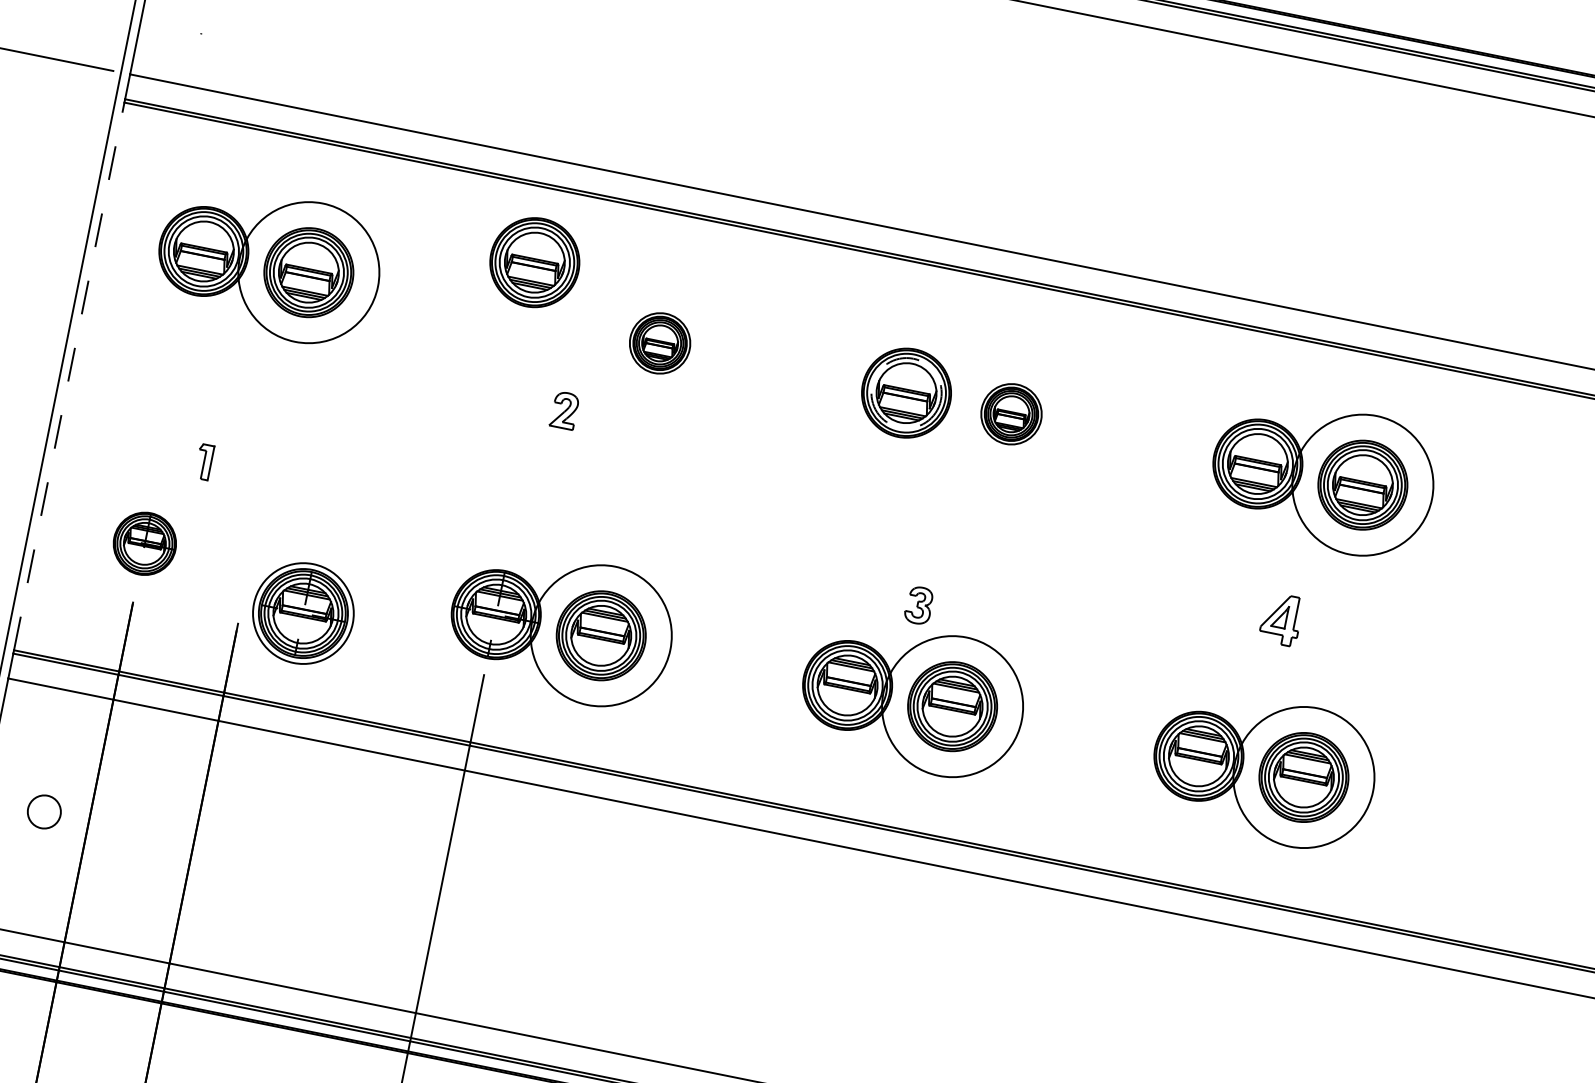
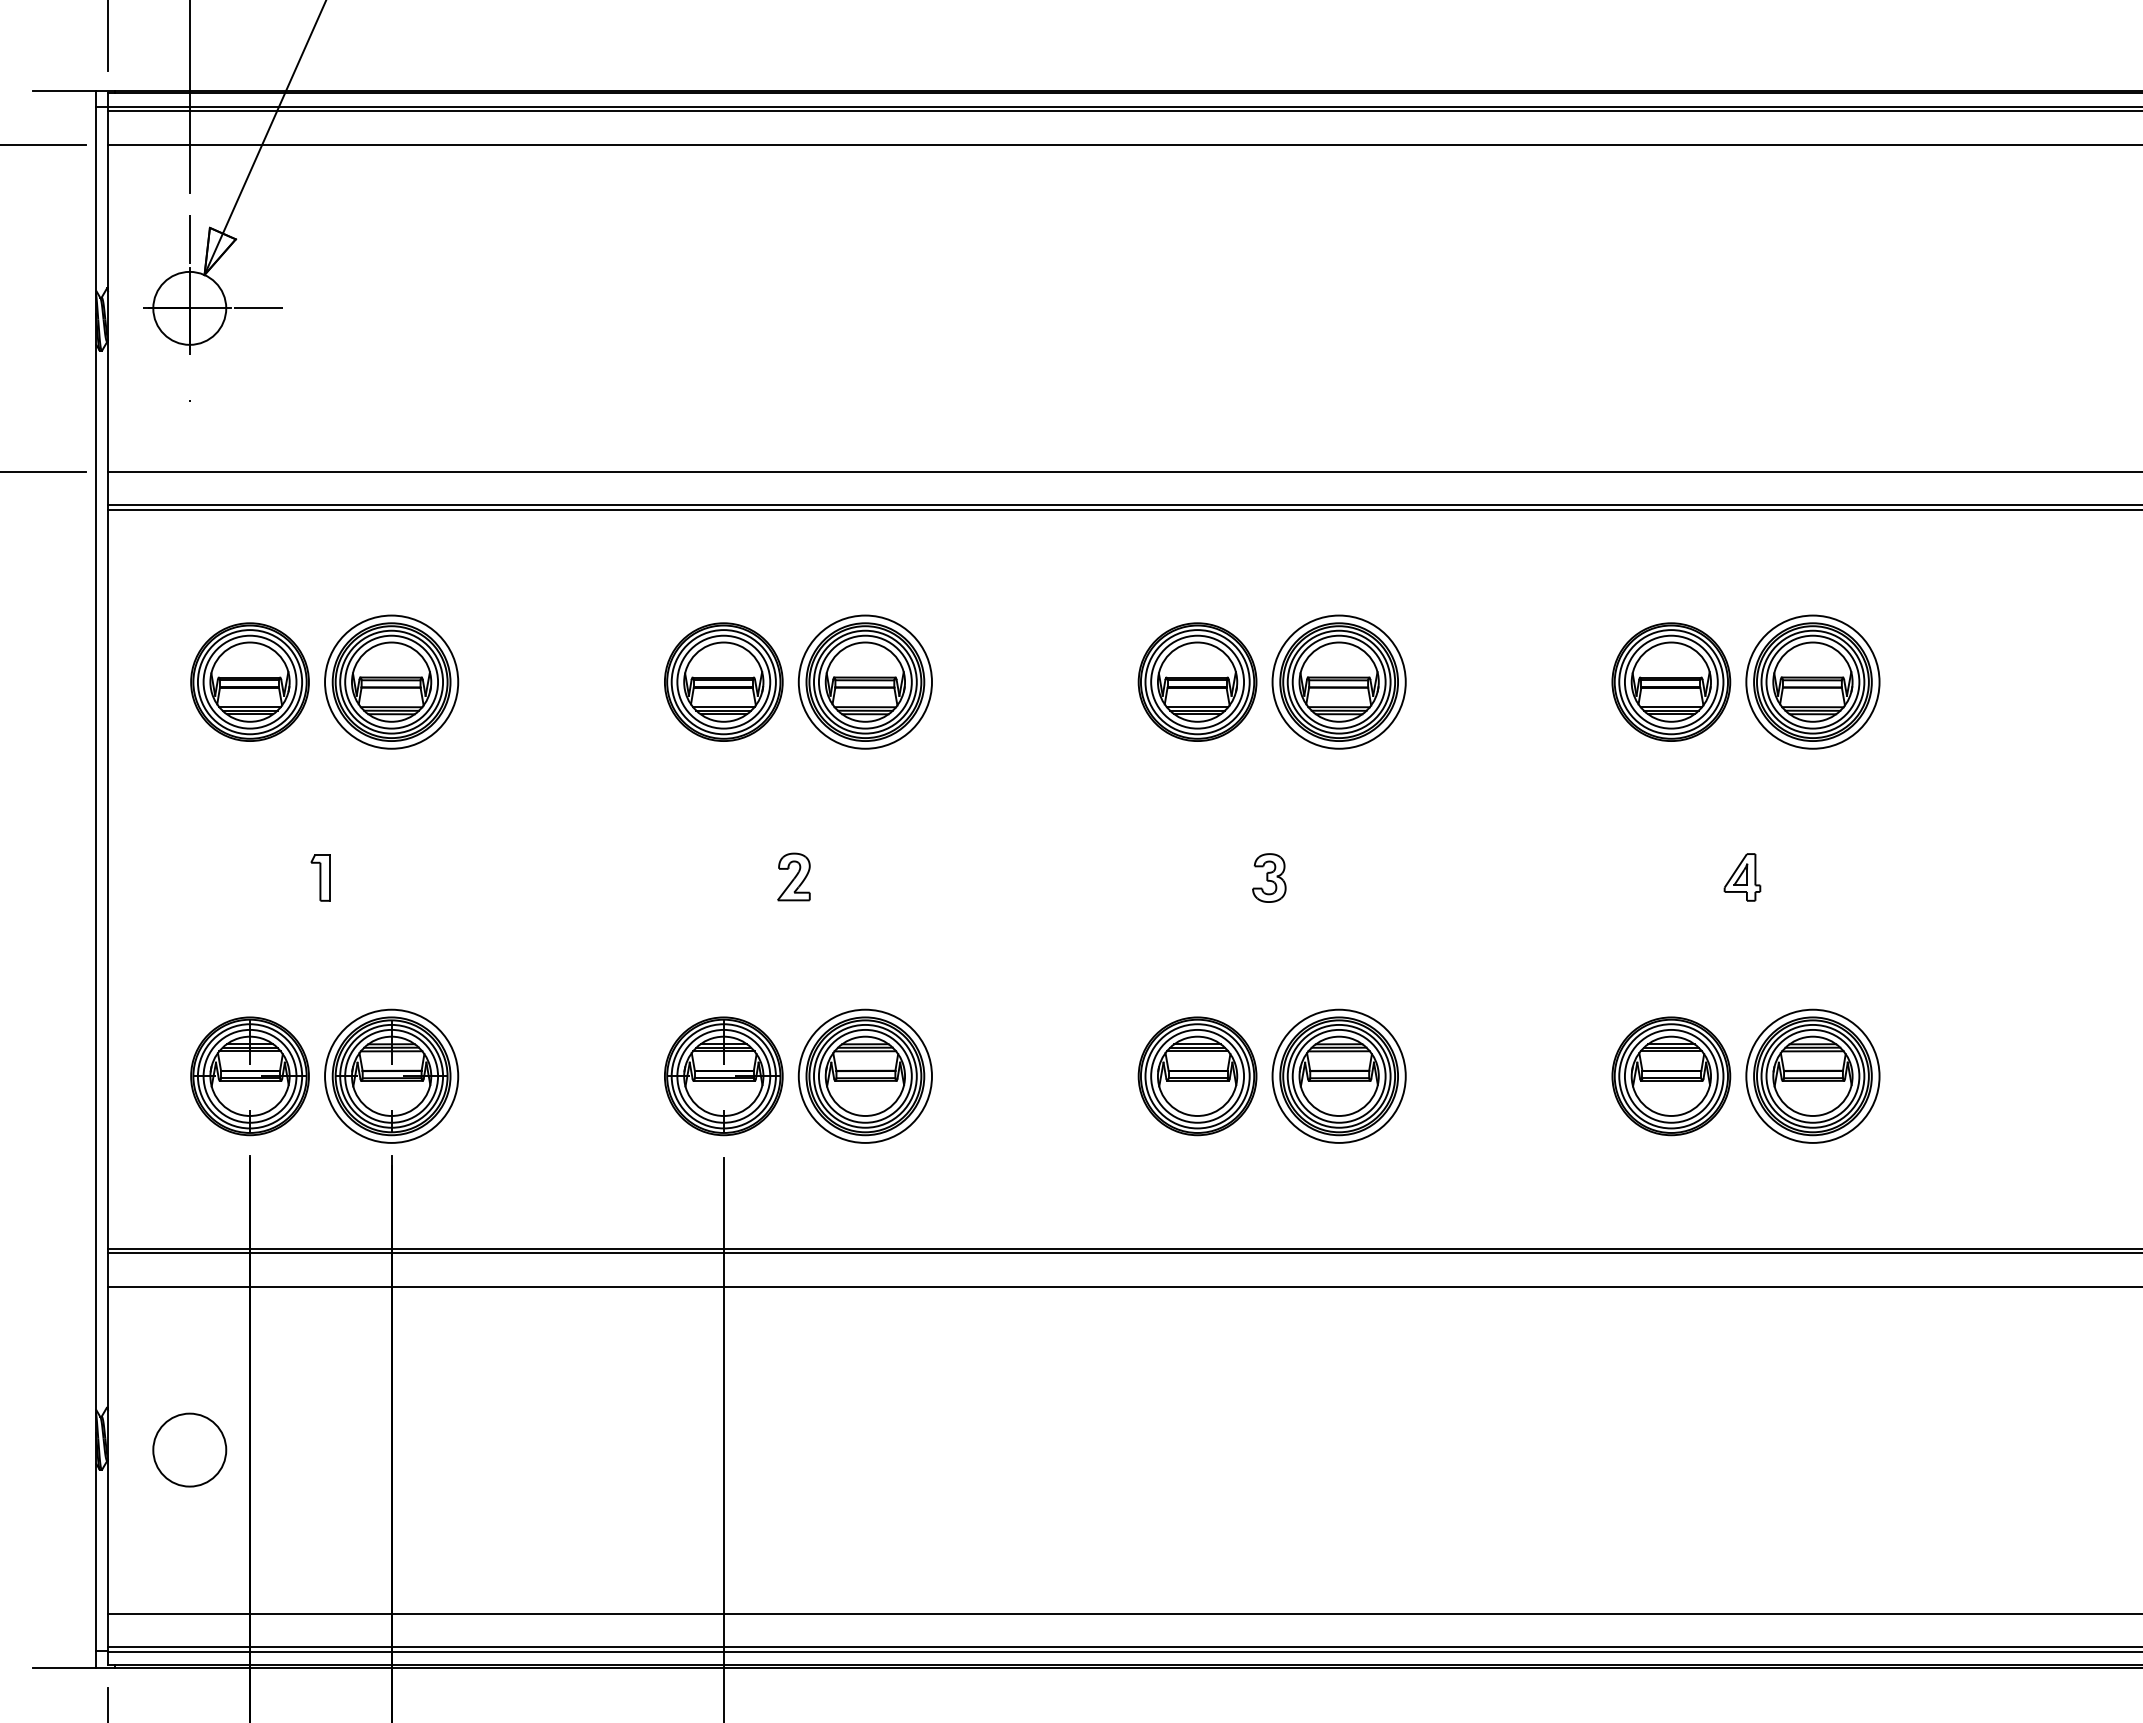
part: (534, 262) -> (723, 681), moved
circle: (308, 272) -> (391, 681), size x0.71
part: (659, 342) -> (864, 681), size x1.67
line: (69, 375) -> (108, 878), dashed -> solid
circle: (906, 392) -> (1197, 681), dashed -> solid
part: (564, 410) -> (793, 876), moved
part: (1011, 413) -> (1338, 681), size x1.67
part: (204, 461) -> (320, 877), moved
circle: (1362, 484) -> (1812, 681), size x0.71
part: (144, 543) -> (249, 1076), size x1.43
part: (919, 605) -> (1269, 877), moved
part: (303, 612) -> (391, 1075), moved
part: (1281, 619) -> (1742, 877), size x0.71
circle: (601, 635) -> (865, 1075), size x0.71
circle: (952, 705) -> (1338, 1075), size x0.71
circle: (1303, 776) -> (1812, 1075), size x0.71
circle: (44, 811) -> (189, 1449), size x1.67

